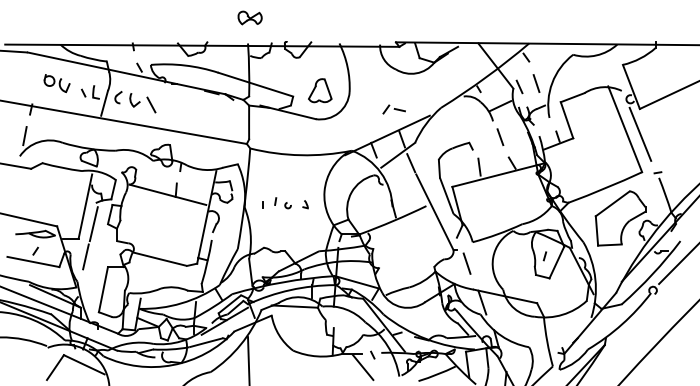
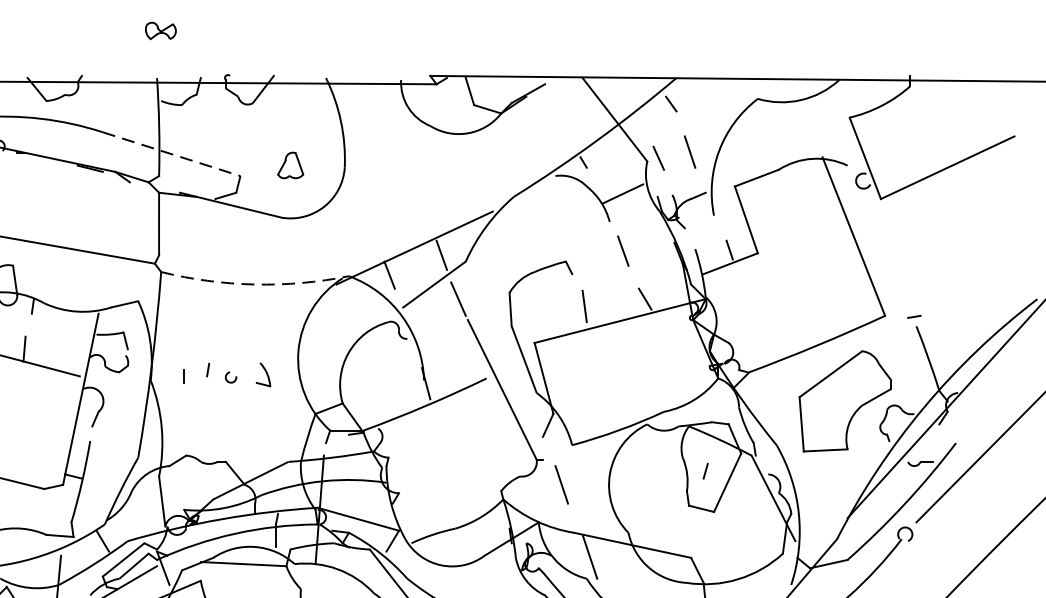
part: (249, 17) -> (159, 30), size x0.7
line: (256, 84) -> (172, 153), solid -> dashed
part: (320, 90) -> (290, 164), size x0.6
part: (393, 109) -> (425, 199), removed
line: (640, 133) -> (882, 244), removed
arc: (300, 155) -> (254, 284), solid -> dashed
part: (305, 204) -> (263, 375), size x1.6

